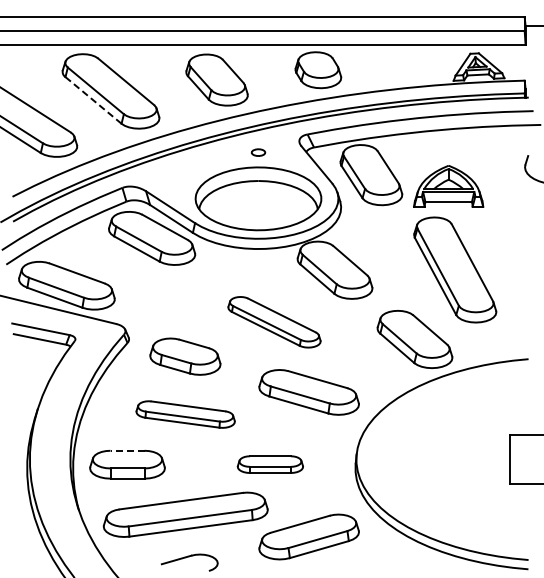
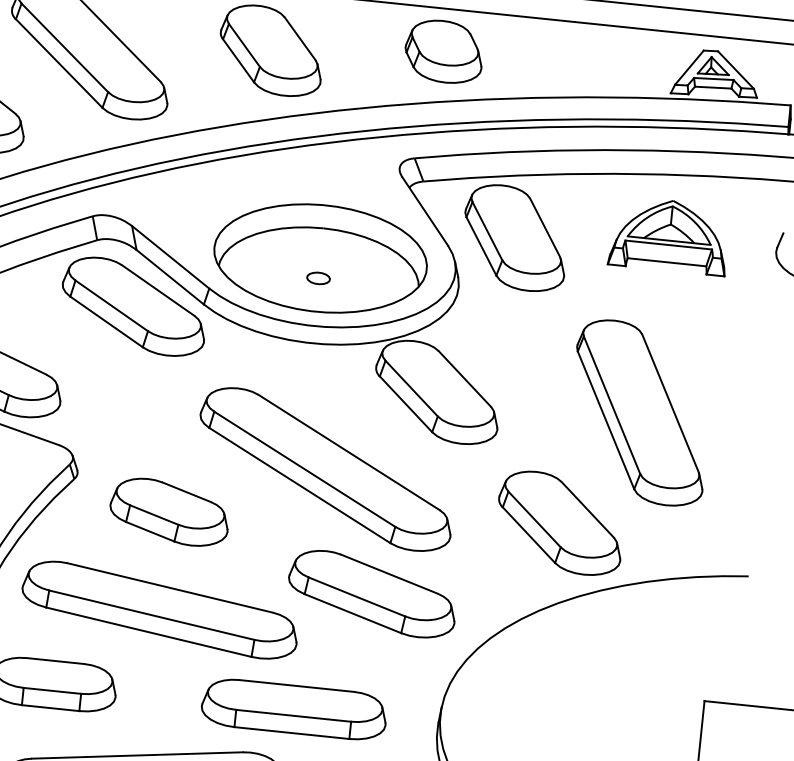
line: (93, 100) -> (59, 63), dashed -> solid
part: (258, 152) -> (318, 278), moved
part: (448, 186) -> (669, 235), moved
part: (274, 322) -> (326, 470), size x1.67
part: (185, 414) -> (159, 609), size x1.67
line: (127, 450) -> (55, 660), dashed -> solid
part: (270, 464) -> (294, 709), size x1.67

